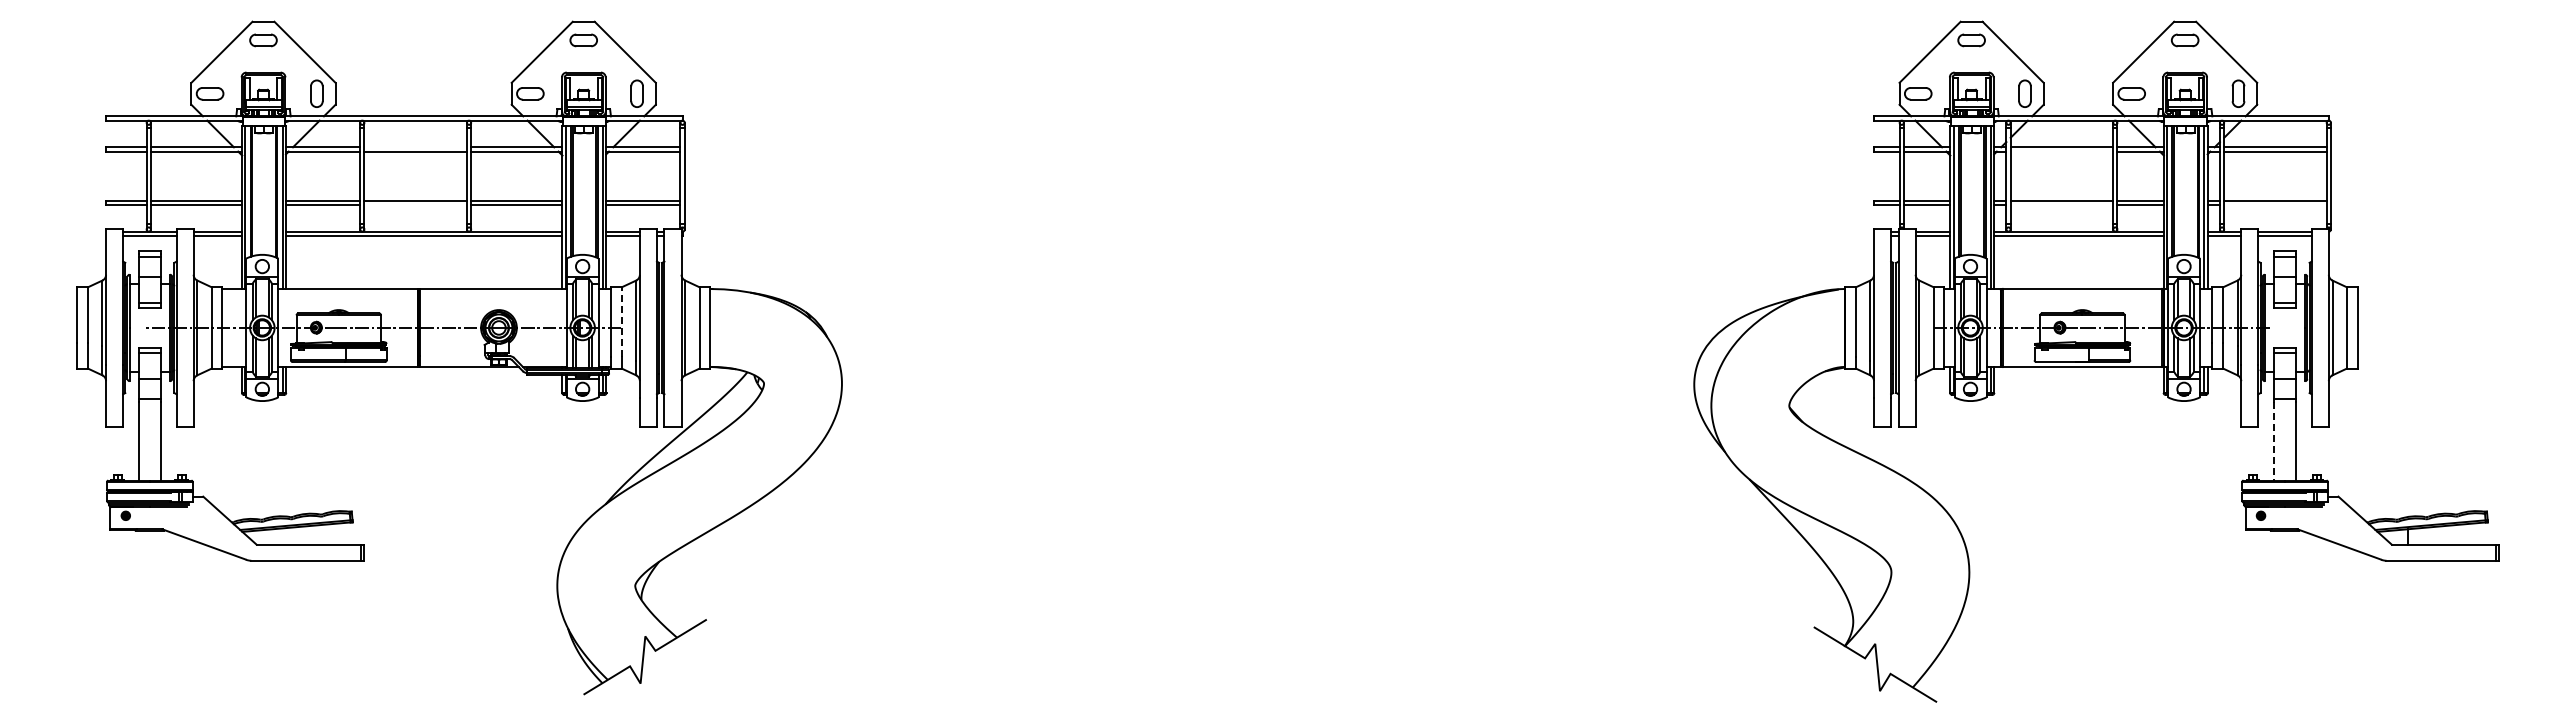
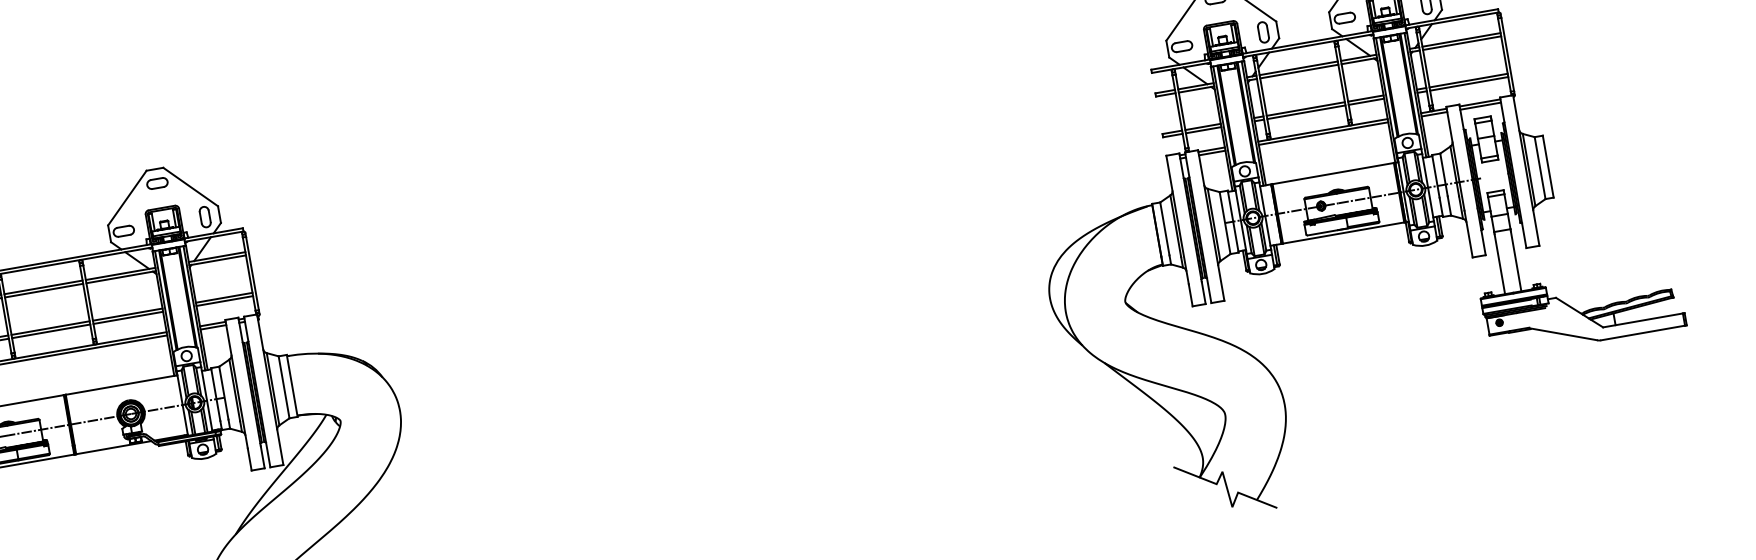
line: (415, 147) -> (43, 287), added
line: (2061, 151) -> (1298, 71), added
line: (415, 204) -> (50, 331), added
line: (2061, 204) -> (1306, 111), added
line: (2275, 204) -> (1469, 83), added
line: (621, 322) -> (223, 393), dashed -> solid
line: (2274, 441) -> (1499, 264), dashed -> solid

